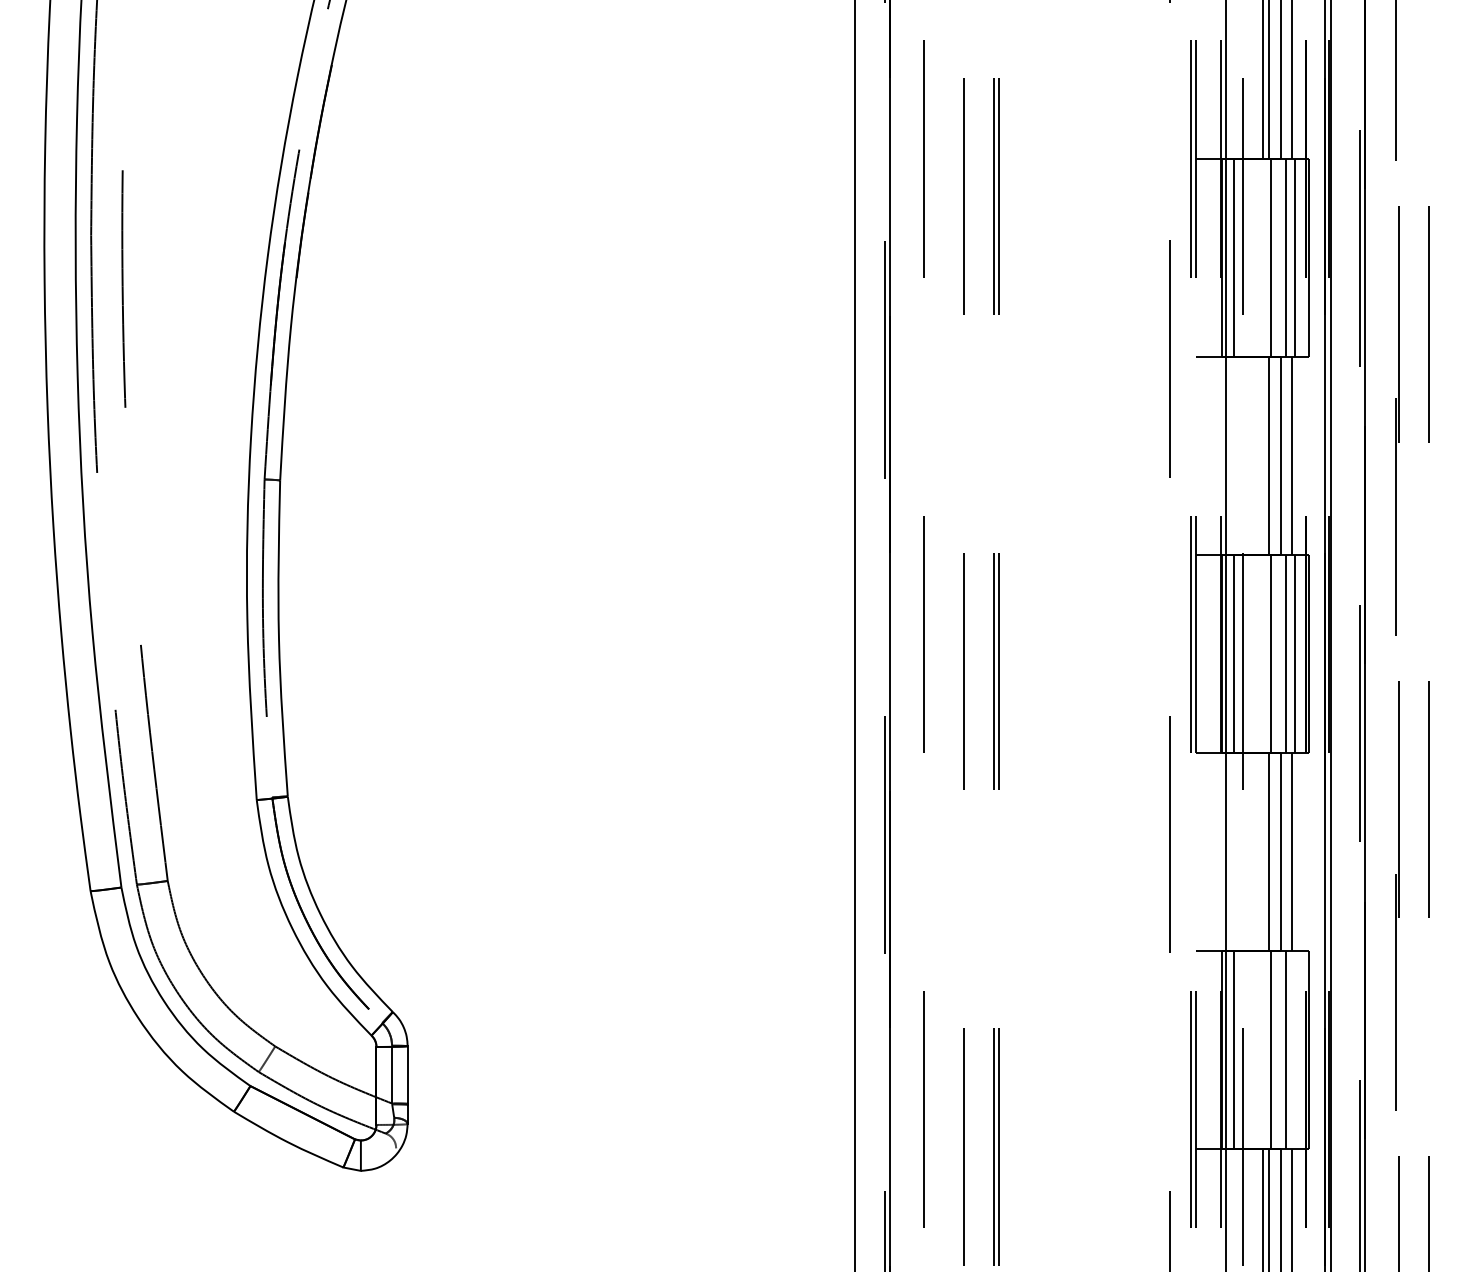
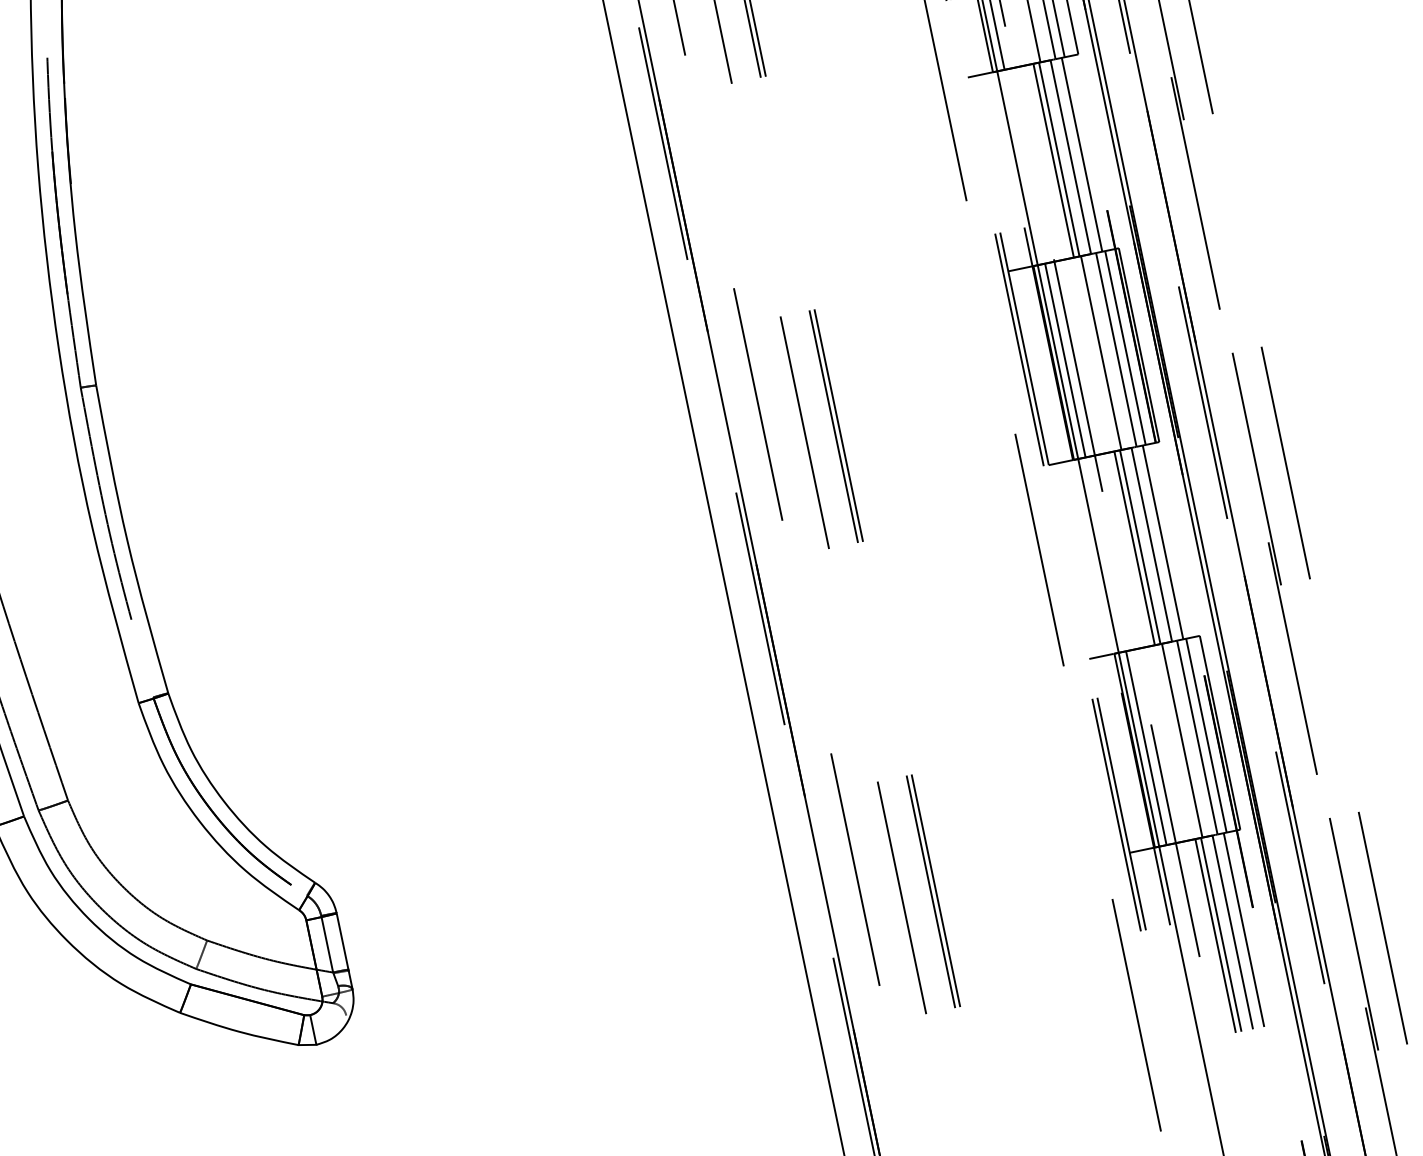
line: (1263, 456) -> (1053, 160), added
line: (1263, 852) -> (1134, 548), added
line: (1295, 1050) -> (1206, 735), added

